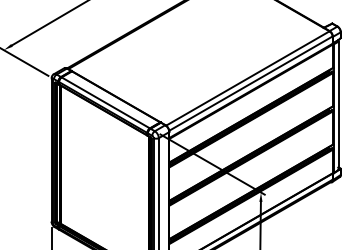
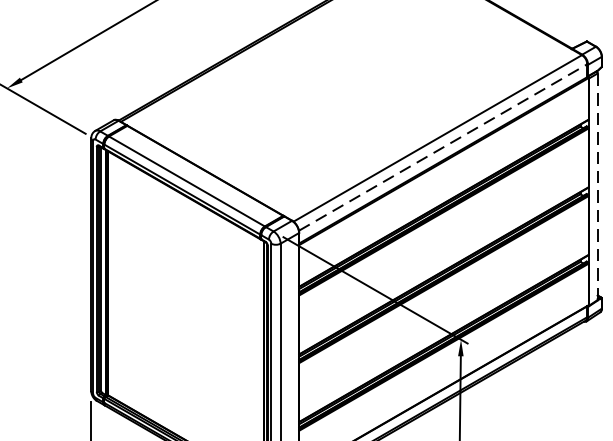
line: (251, 83) -> (444, 147), solid -> dashed
line: (338, 105) -> (597, 186), solid -> dashed

